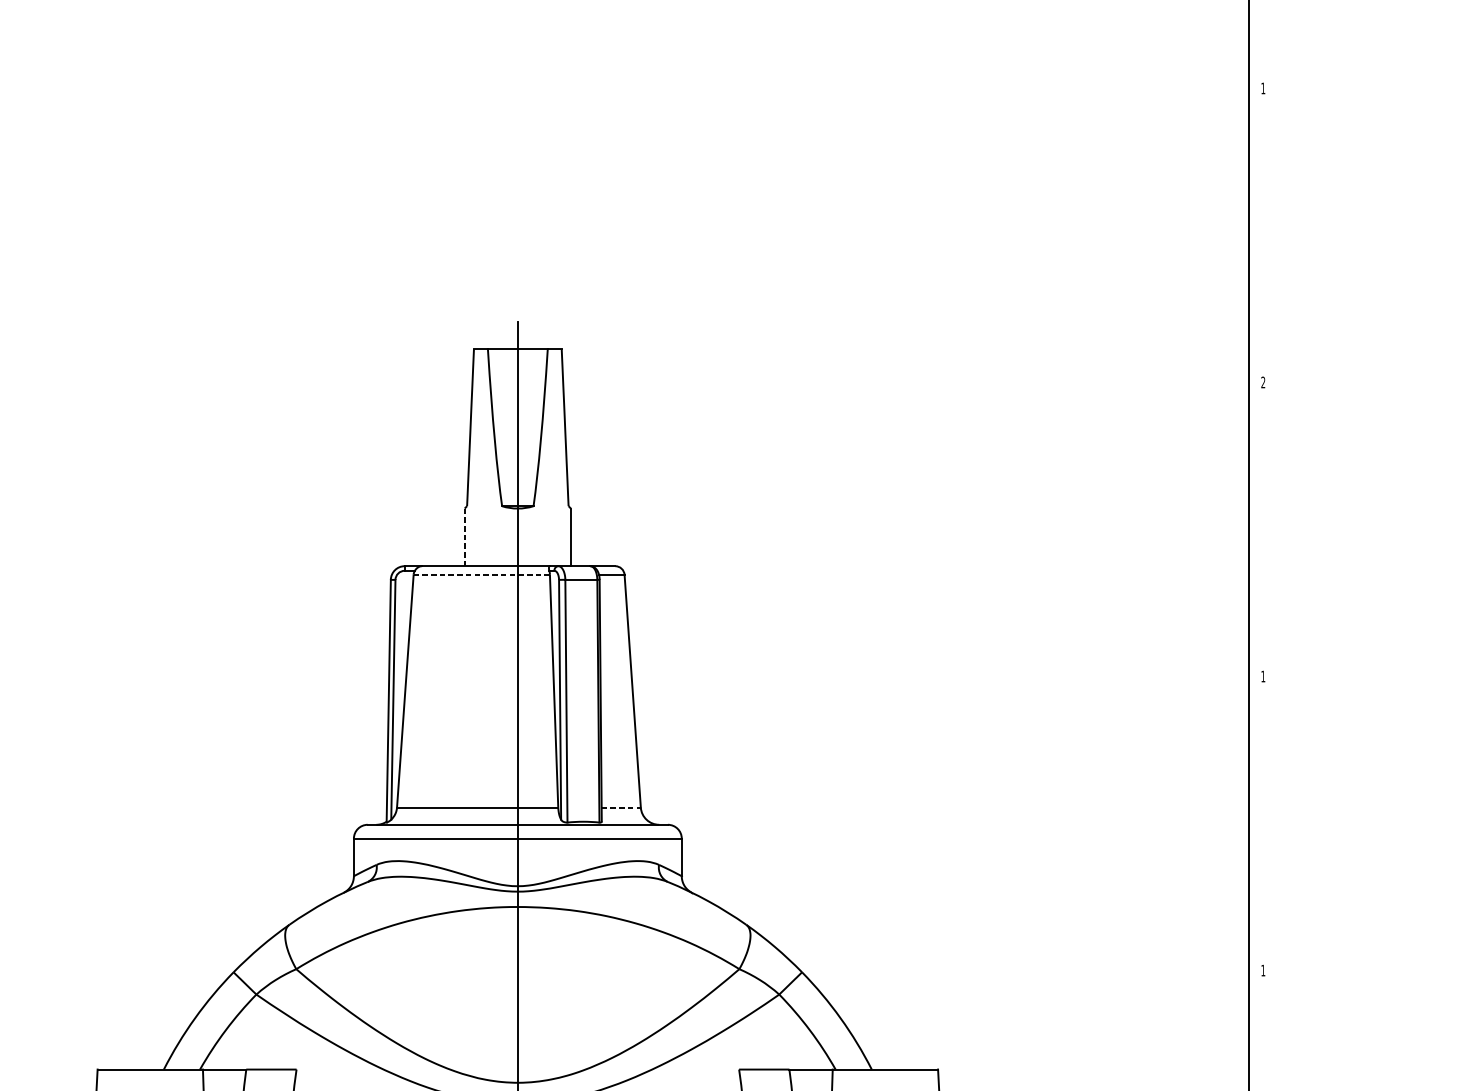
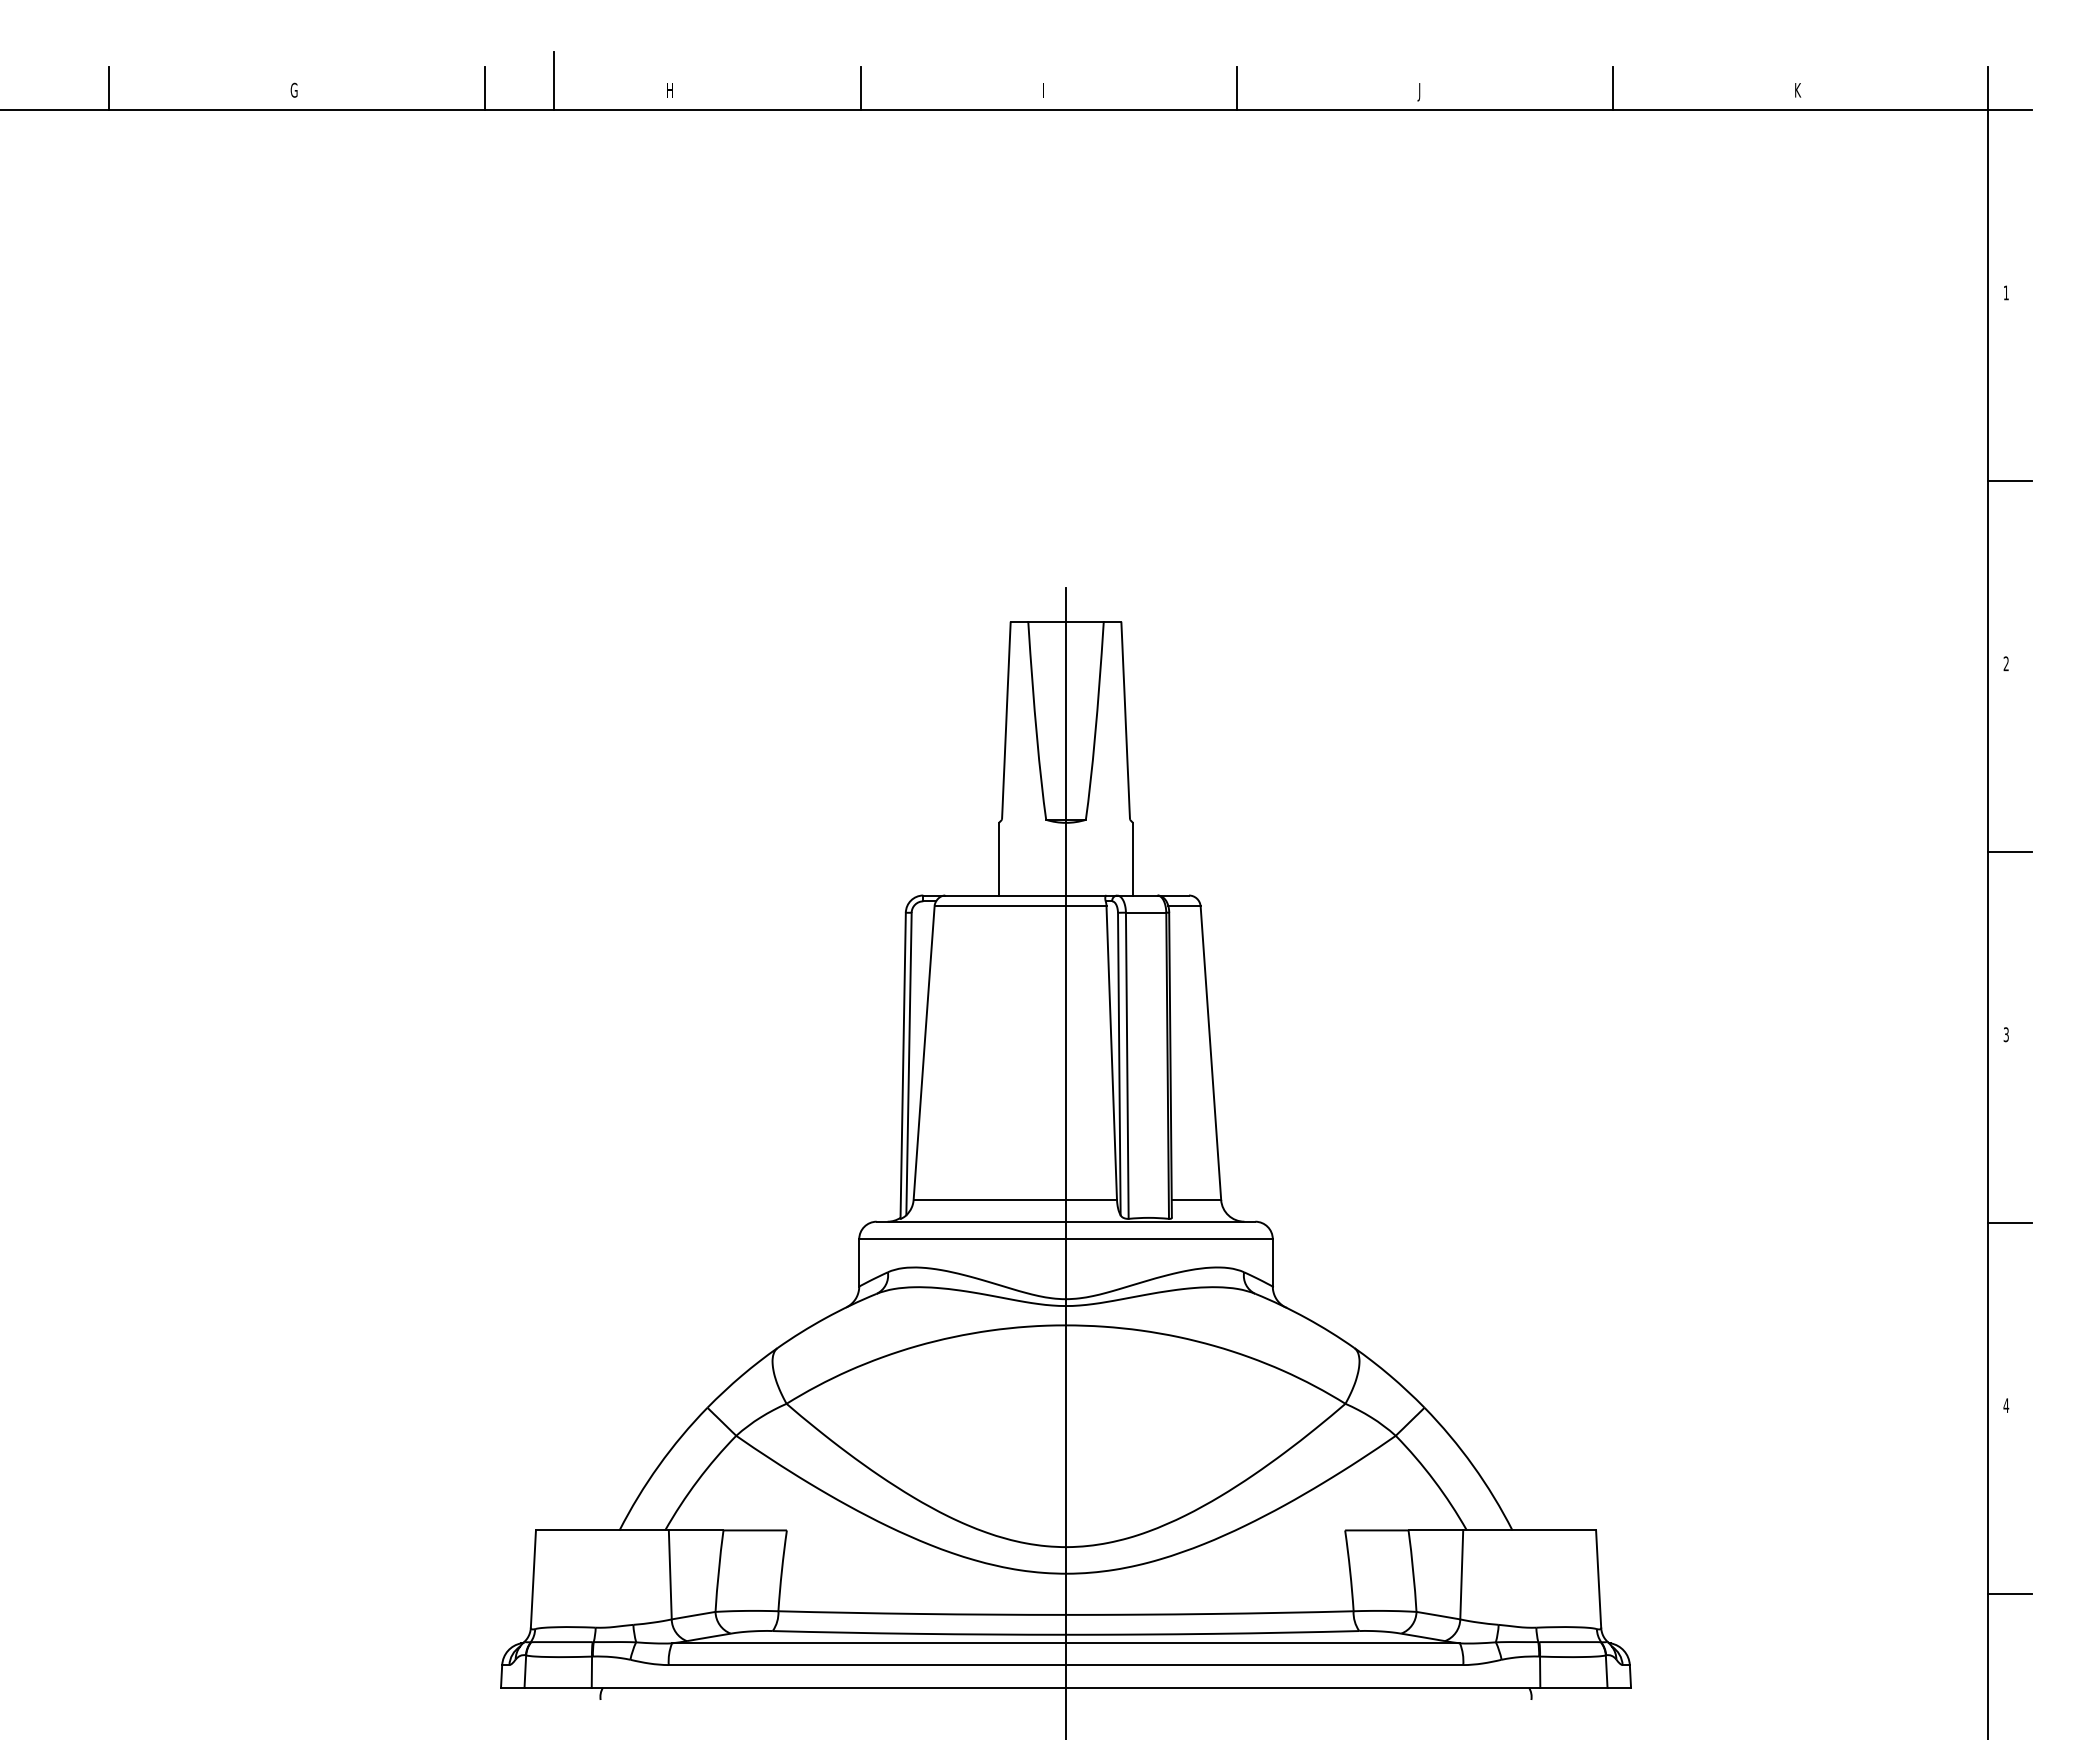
line: (1266, 237) -> (2010, 481), added
line: (1266, 531) -> (2010, 851), added
line: (465, 537) -> (999, 859), dashed -> solid
line: (481, 574) -> (1020, 906), dashed -> solid
text: (1262, 676) -> (2005, 1034), 1 -> 3
line: (621, 807) -> (1196, 1200), dashed -> solid
line: (1266, 825) -> (2010, 1222), added
text: (1263, 970) -> (2006, 1405), 1 -> 4

